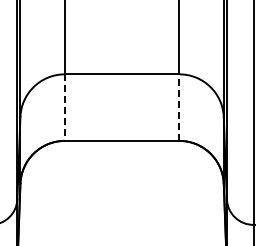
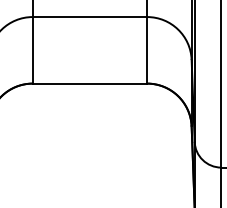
line: (179, 107) -> (147, 50), dashed -> solid
line: (64, 108) -> (32, 51), dashed -> solid

